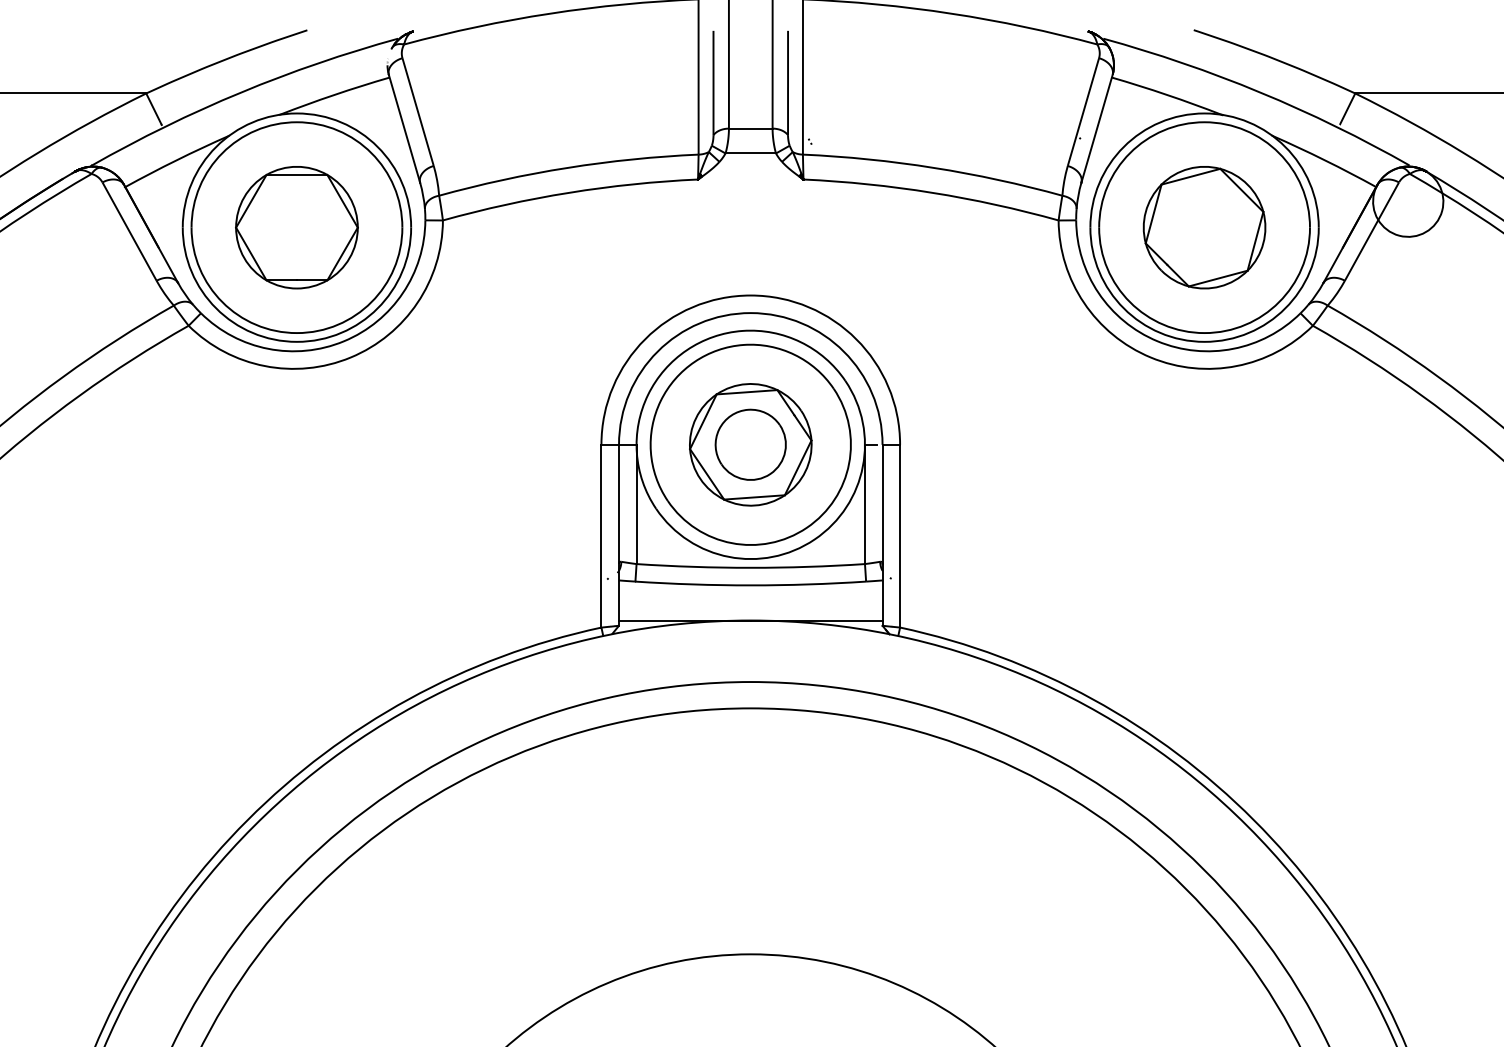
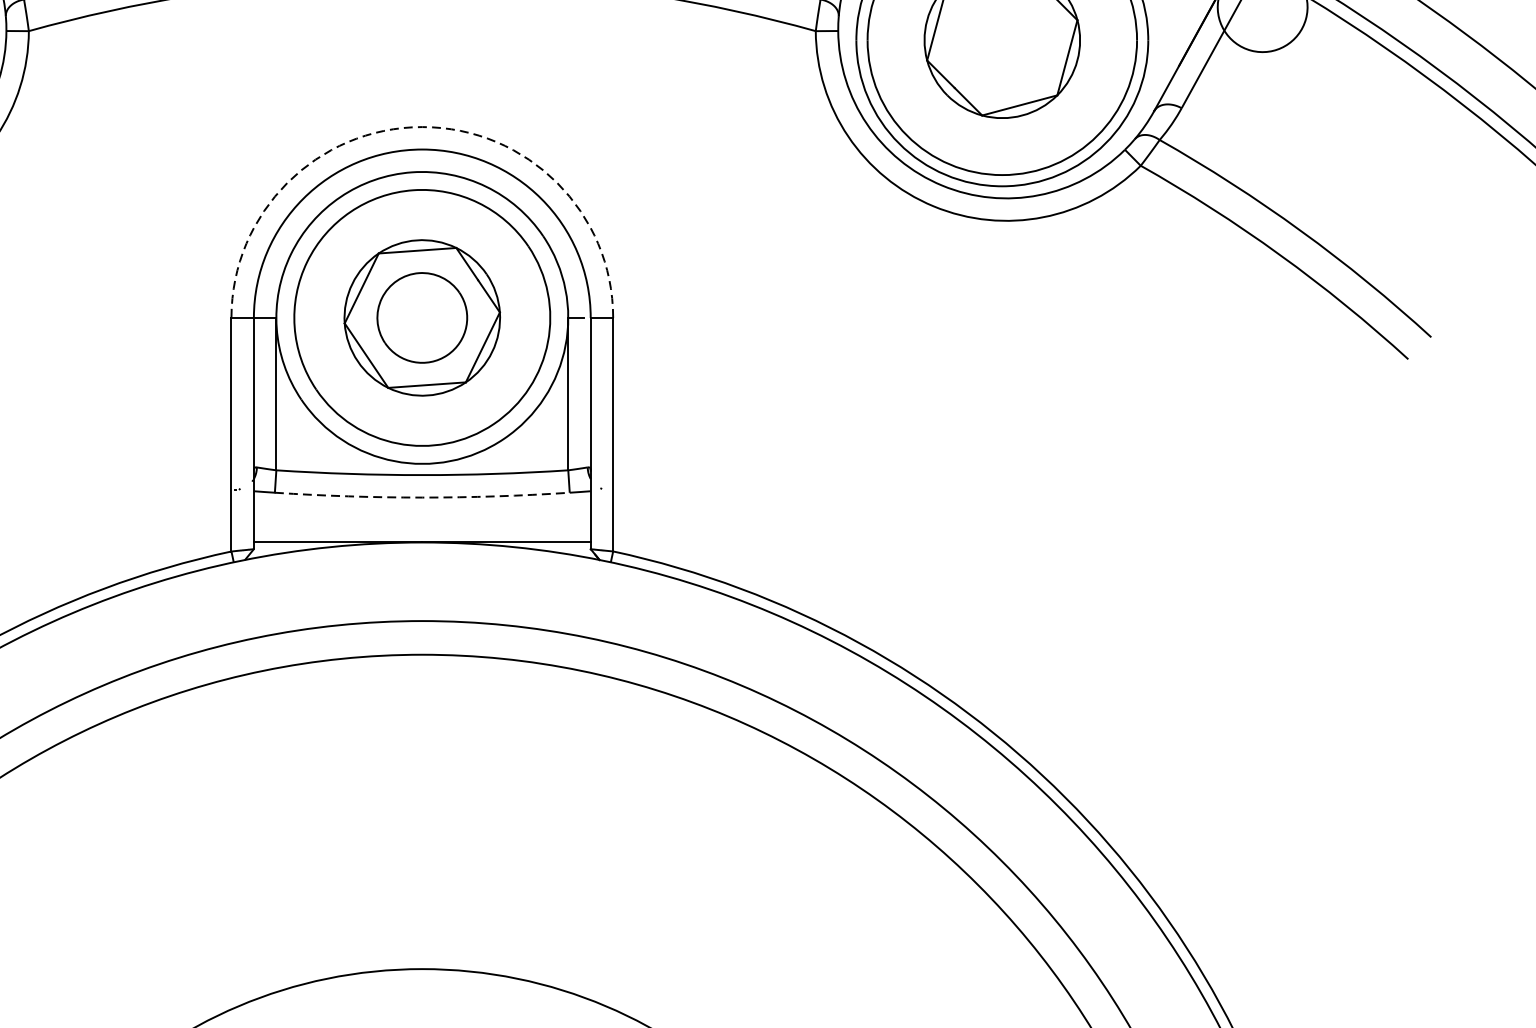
arc: (750, 295) -> (421, 127), solid -> dashed
arc: (750, 585) -> (421, 497), solid -> dashed

